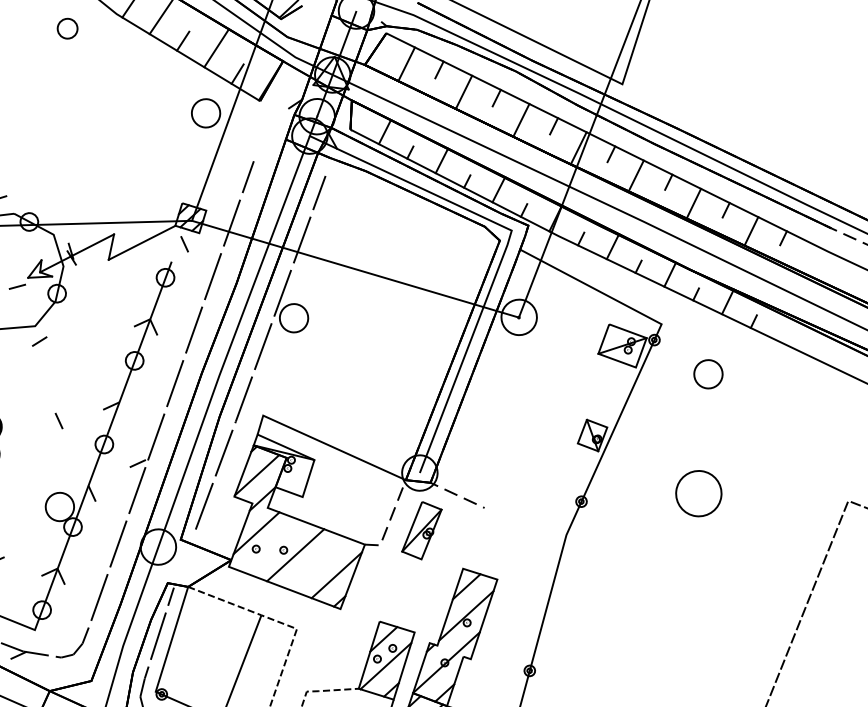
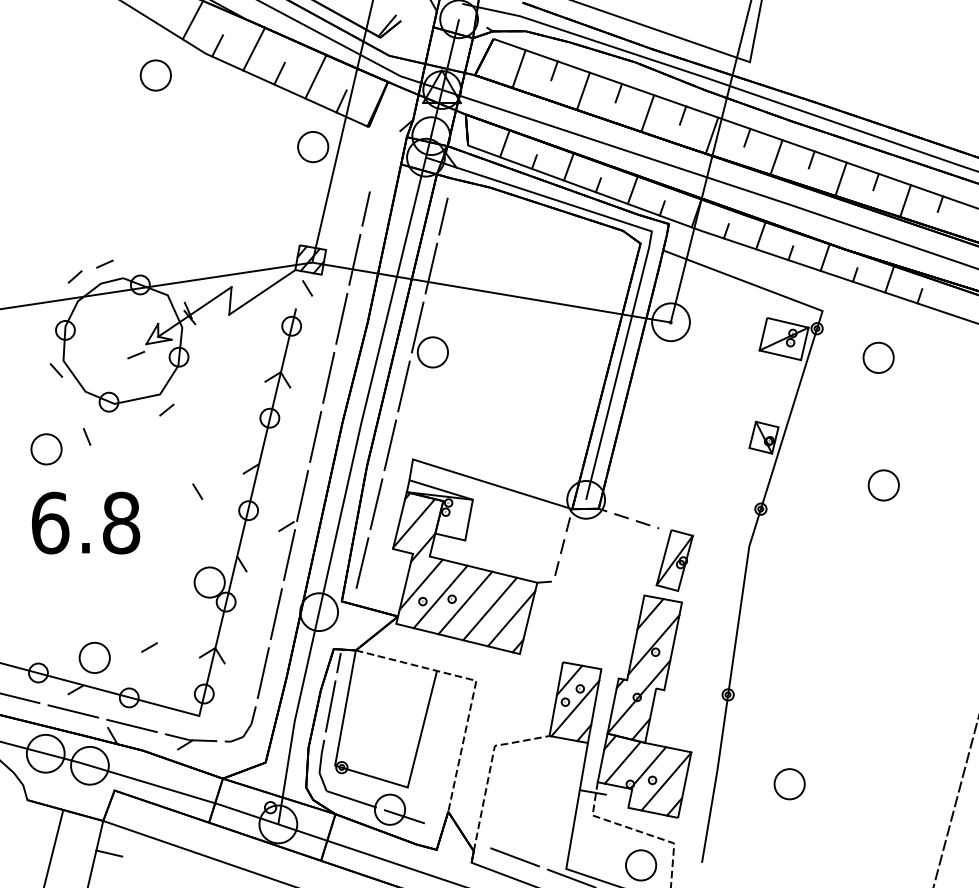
part: (67, 28) -> (155, 75), size x1.43
part: (698, 493) -> (883, 485), size x0.62
part: (421, 530) -> (674, 560), moved
line: (273, 546) -> (440, 596), added
line: (318, 563) -> (490, 608), added

